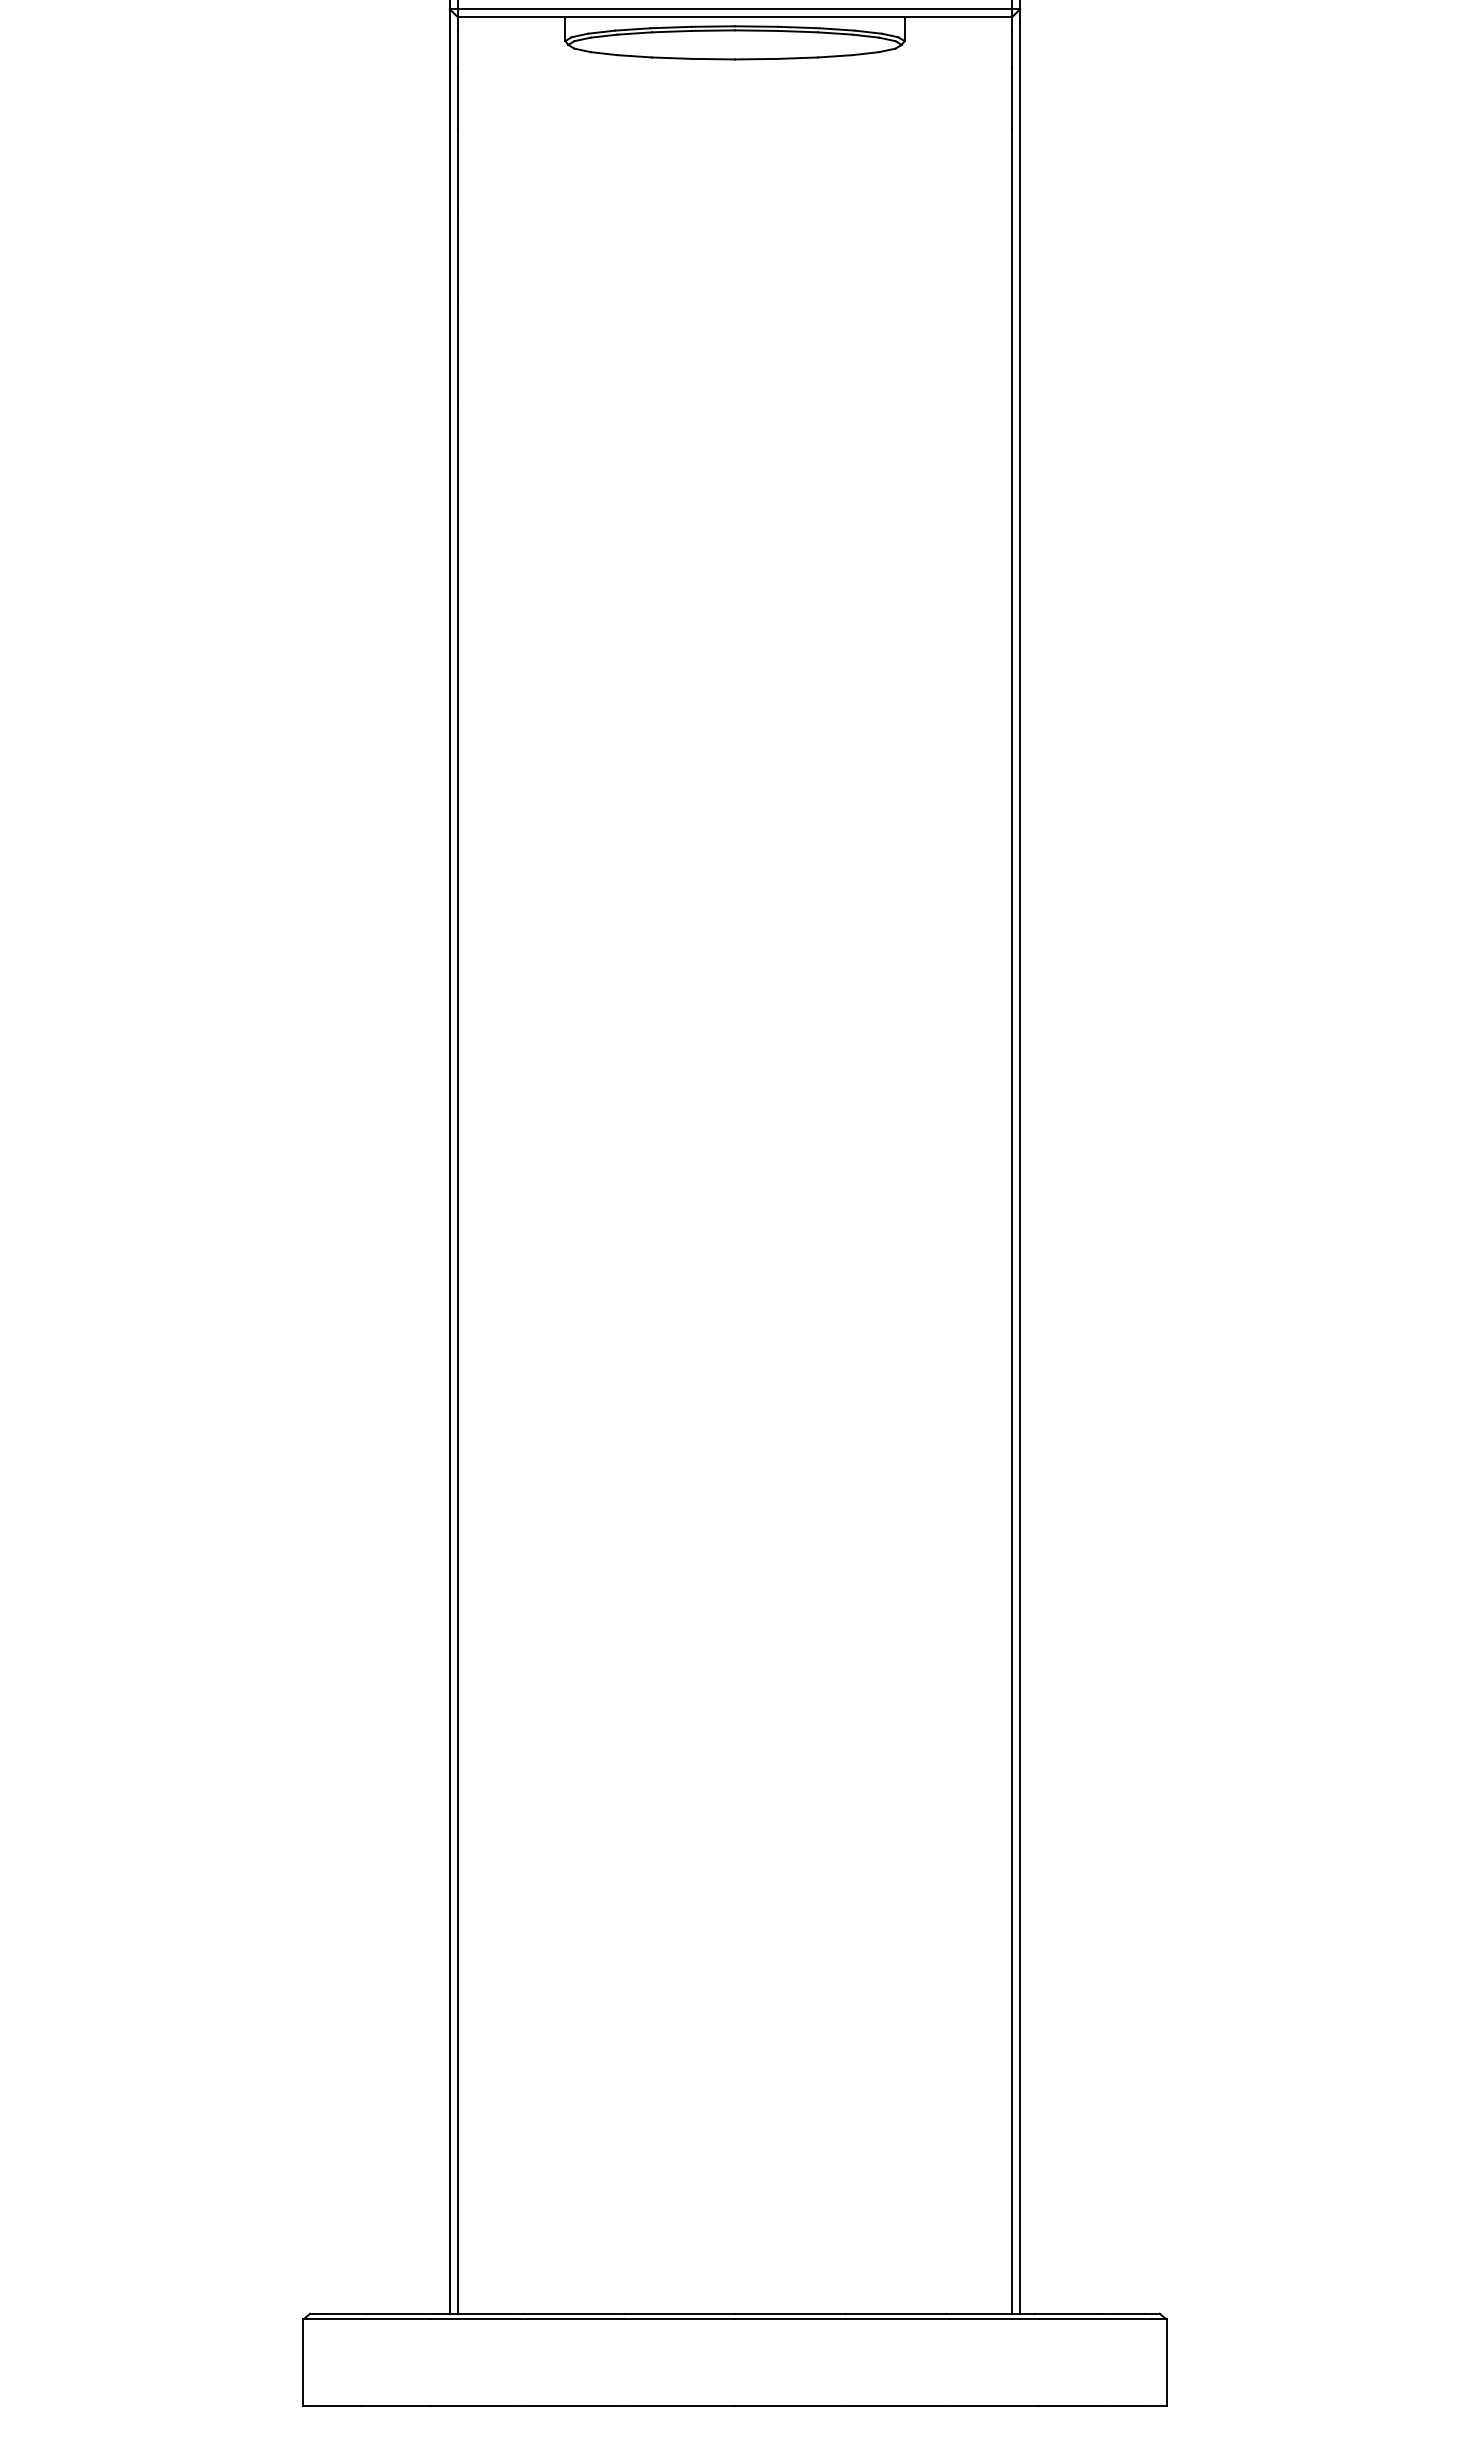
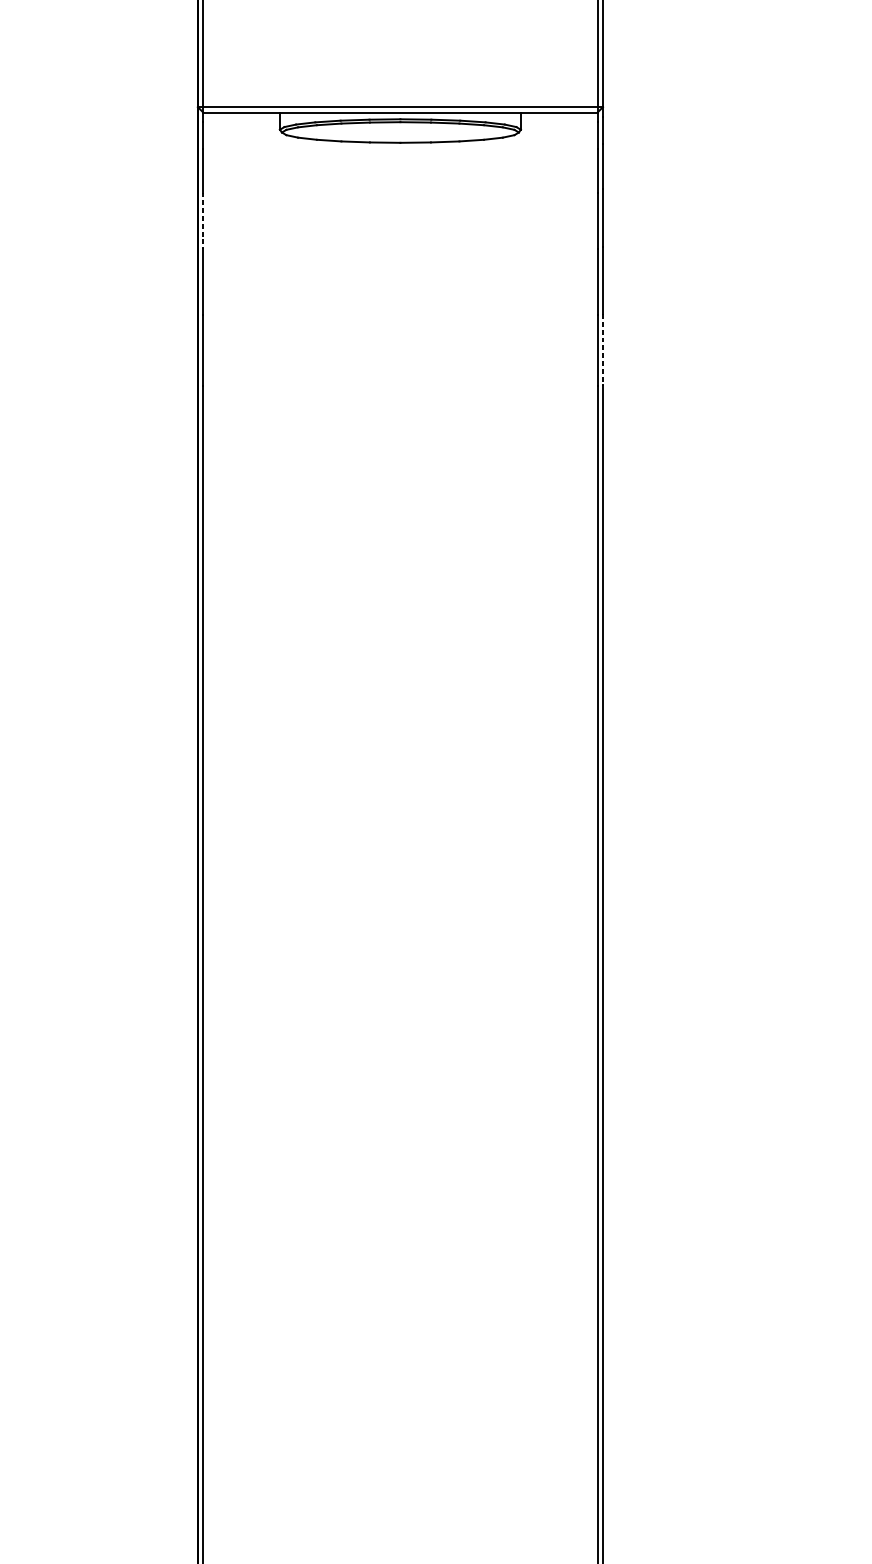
line: (457, 169) -> (203, 221), solid -> dashed
line: (1020, 351) -> (603, 350), solid -> dashed

